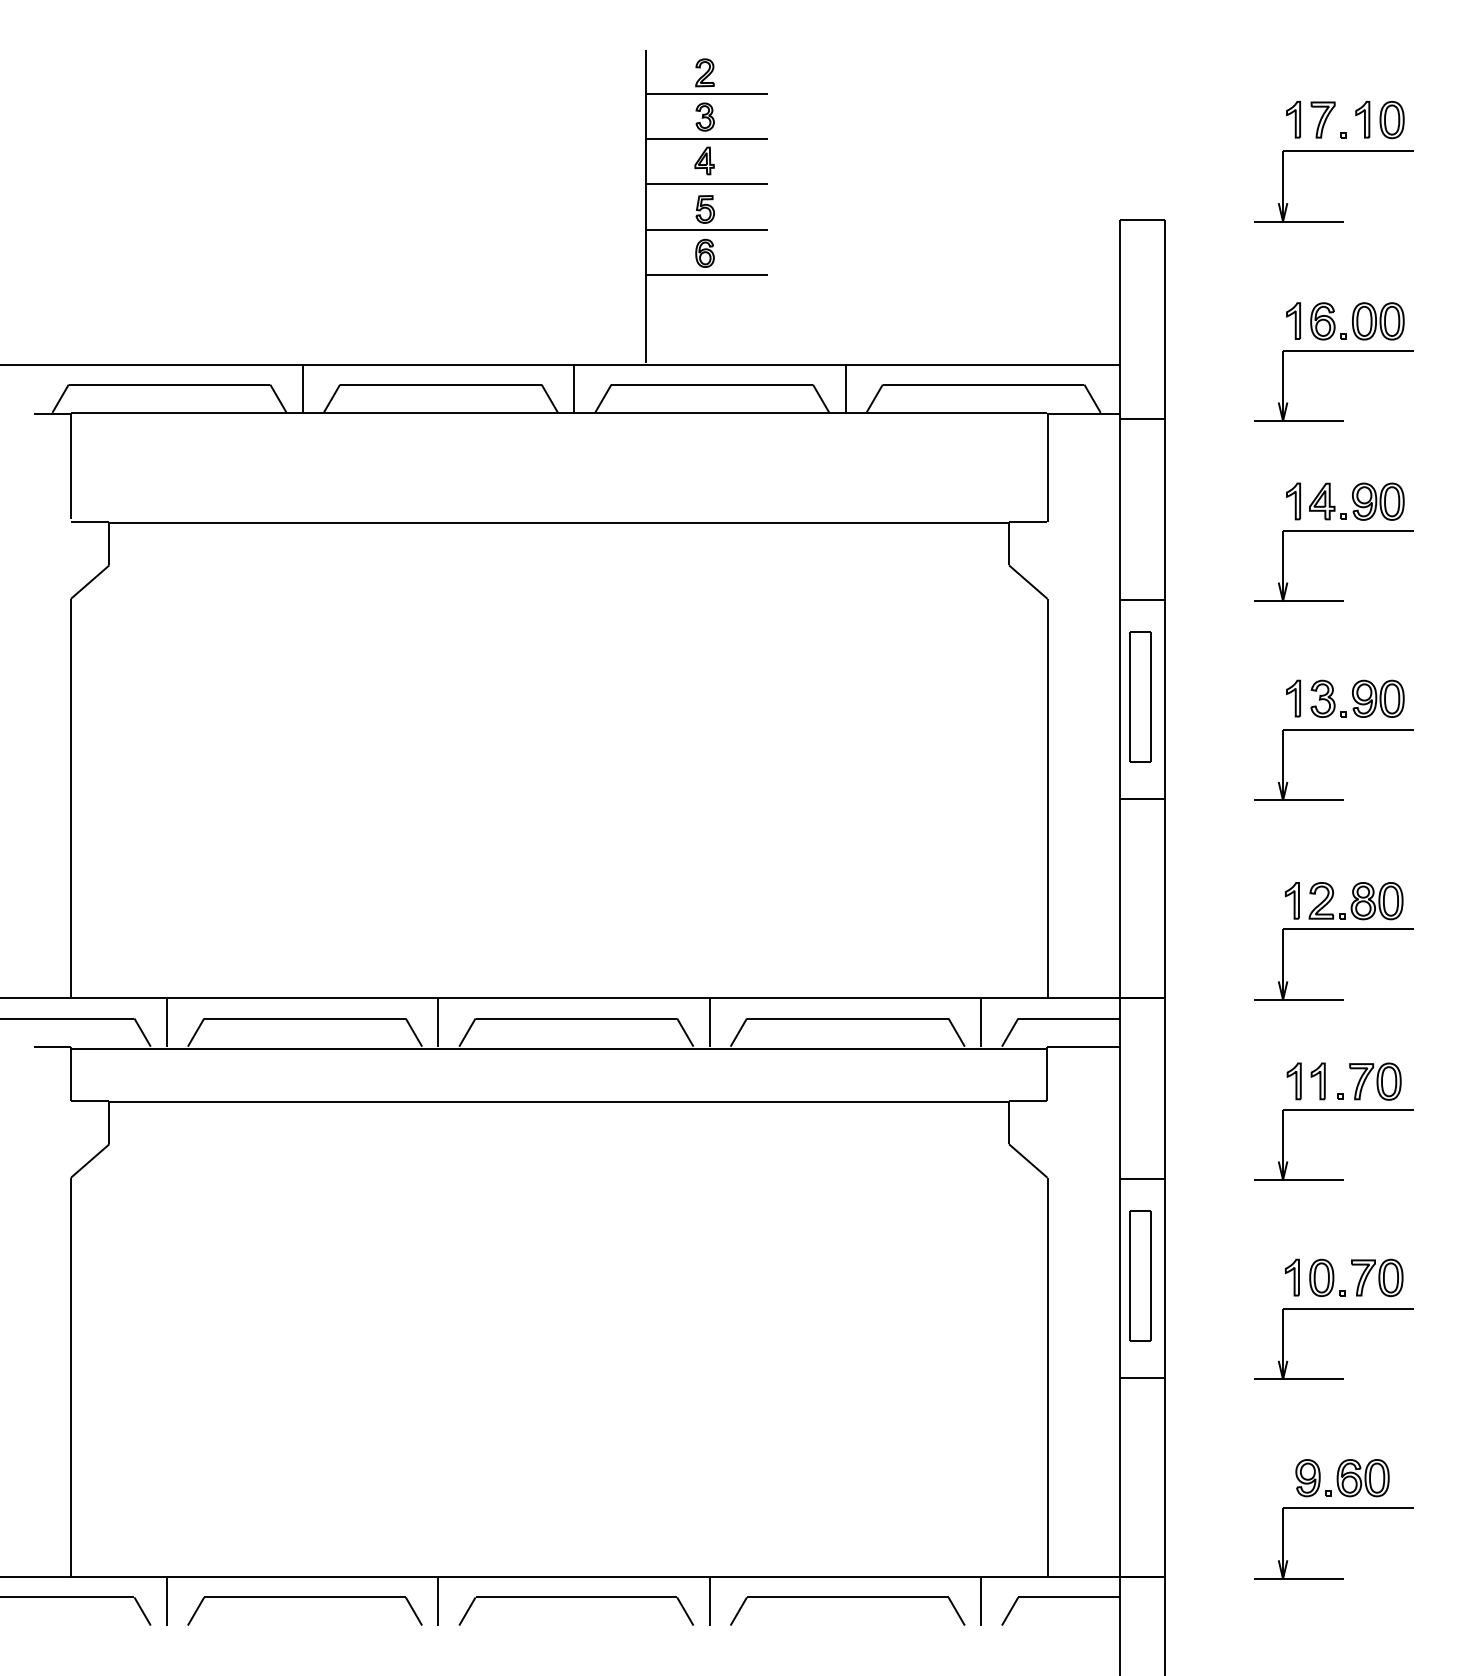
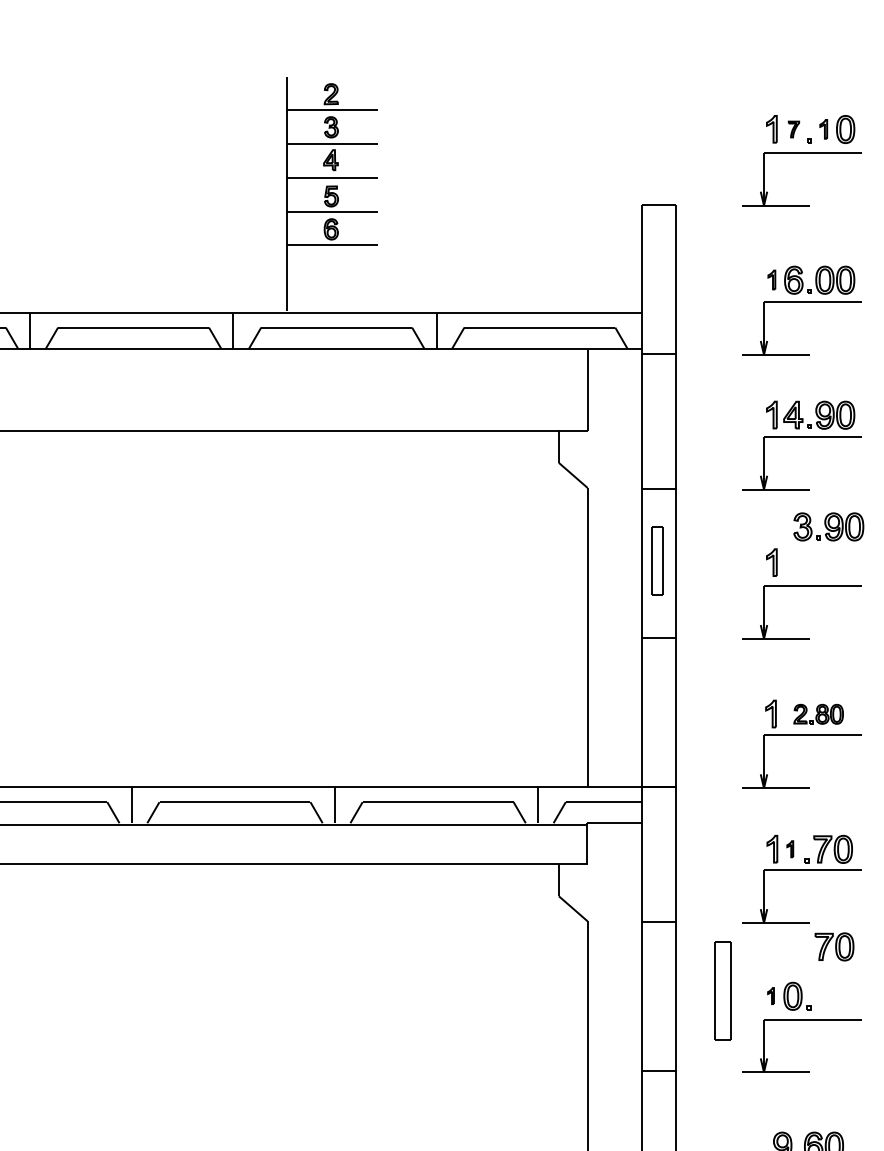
part: (1322, 119) -> (793, 129), size x0.6
part: (1362, 119) -> (823, 129), size x0.7
part: (1293, 320) -> (771, 279), size x0.7
part: (1140, 696) -> (657, 561), size x0.7
part: (1357, 698) -> (828, 526), moved
part: (1355, 901) -> (818, 714), size x0.7
part: (1317, 1081) -> (789, 849), size x0.6
part: (1140, 1275) -> (723, 990), moved
part: (1292, 1277) -> (771, 996), size x0.6
part: (1377, 1277) -> (834, 946), moved

